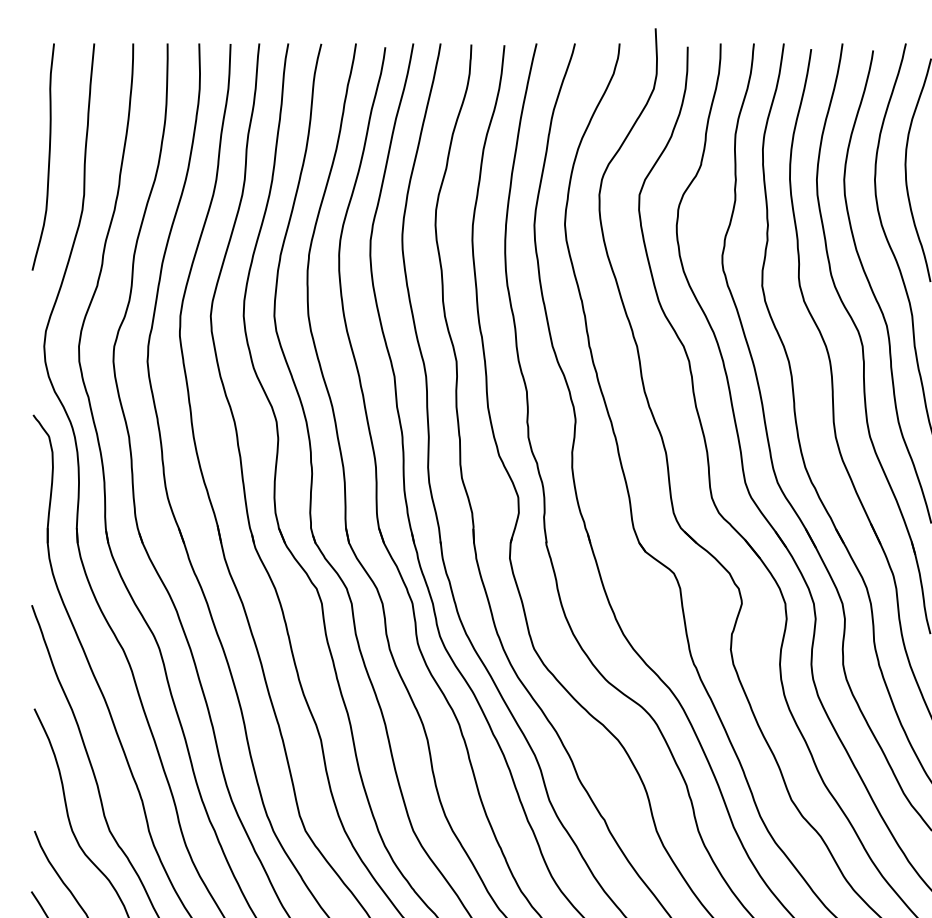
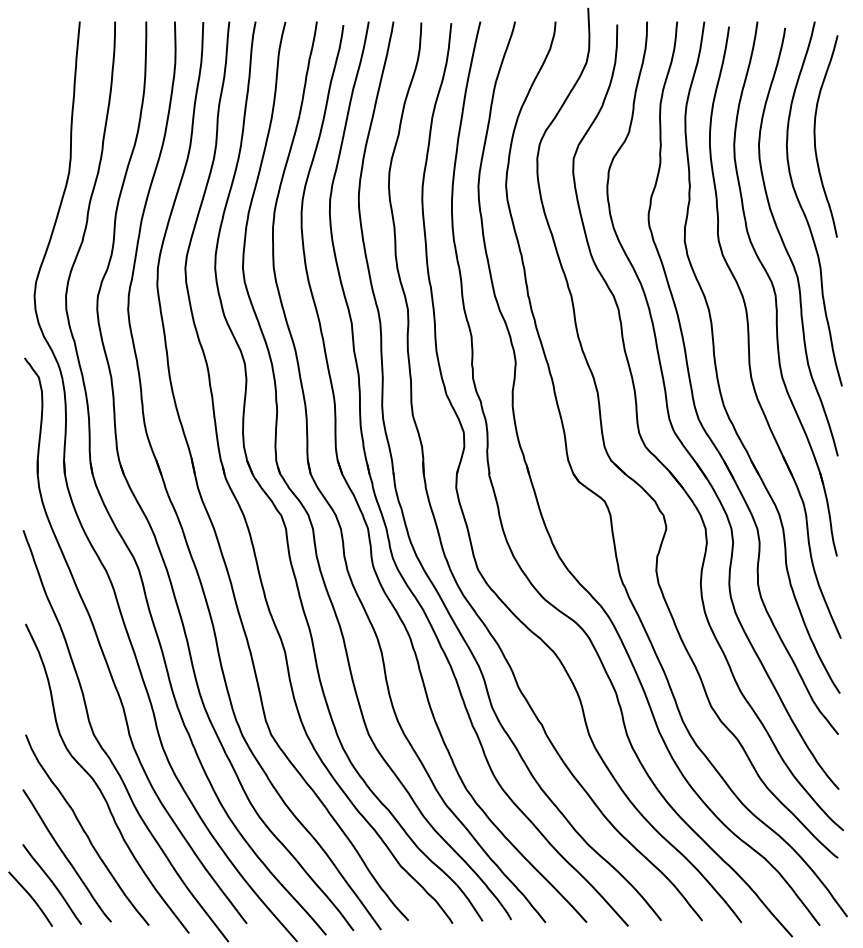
curve: (48, 157) -> (38, 124), removed

